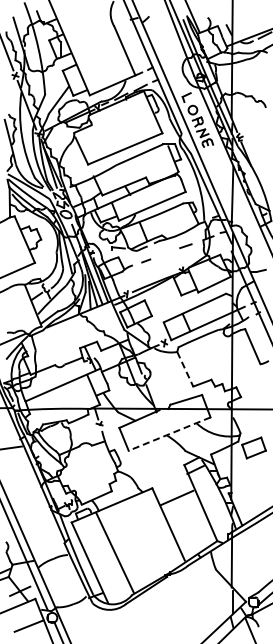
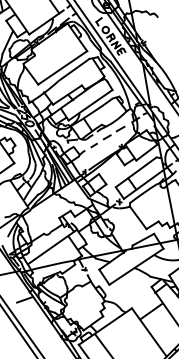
line: (165, 253) -> (107, 137), added
line: (185, 369) -> (138, 217), dashed -> solid
line: (169, 434) -> (136, 267), dashed -> solid

